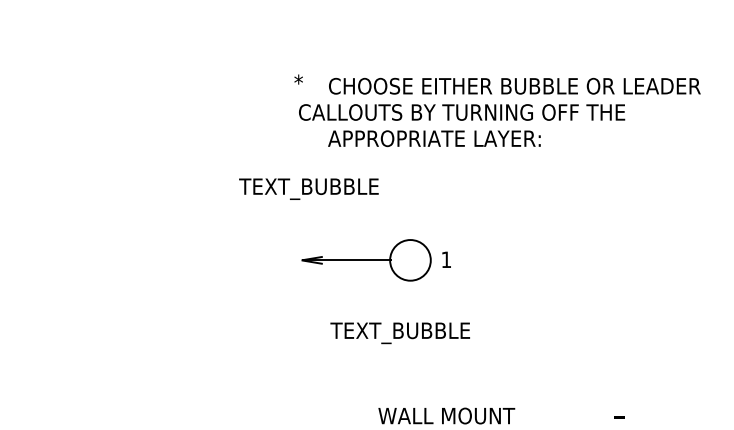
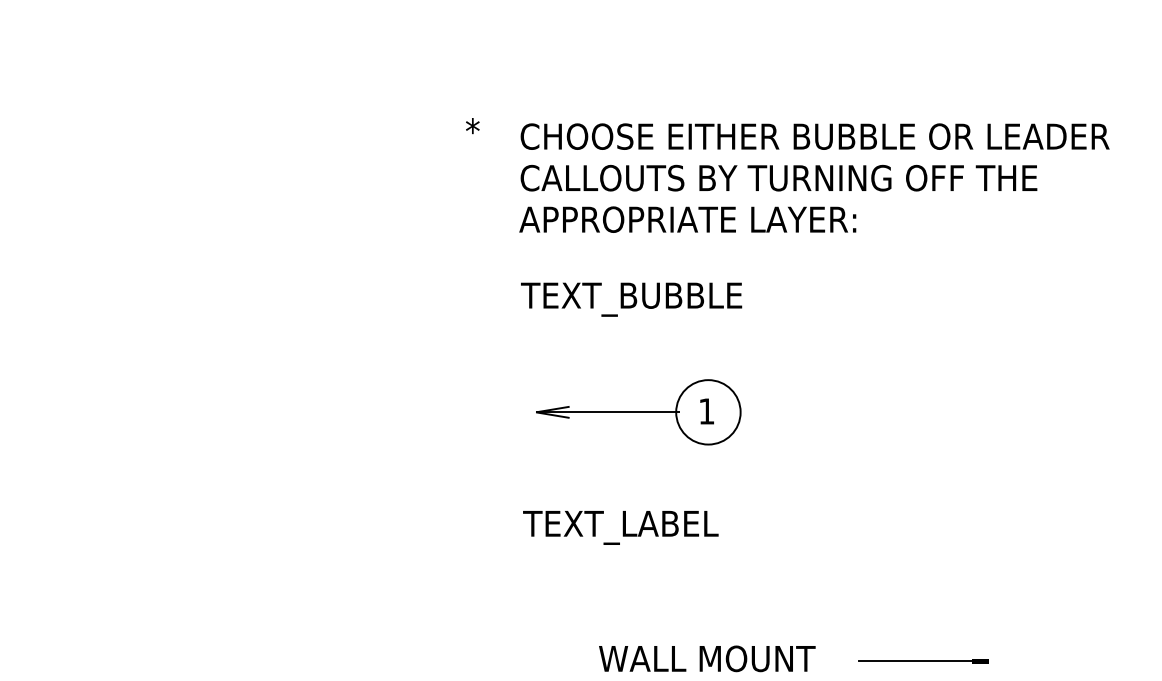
text: (462, 112) -> (779, 178), moved
text: (308, 188) -> (630, 298), moved
part: (366, 260) -> (638, 412), moved
text: (432, 330) -> (684, 523), TEXT_BUBBLE -> TEXT_LABEL
line: (581, 417) -> (920, 661), added

